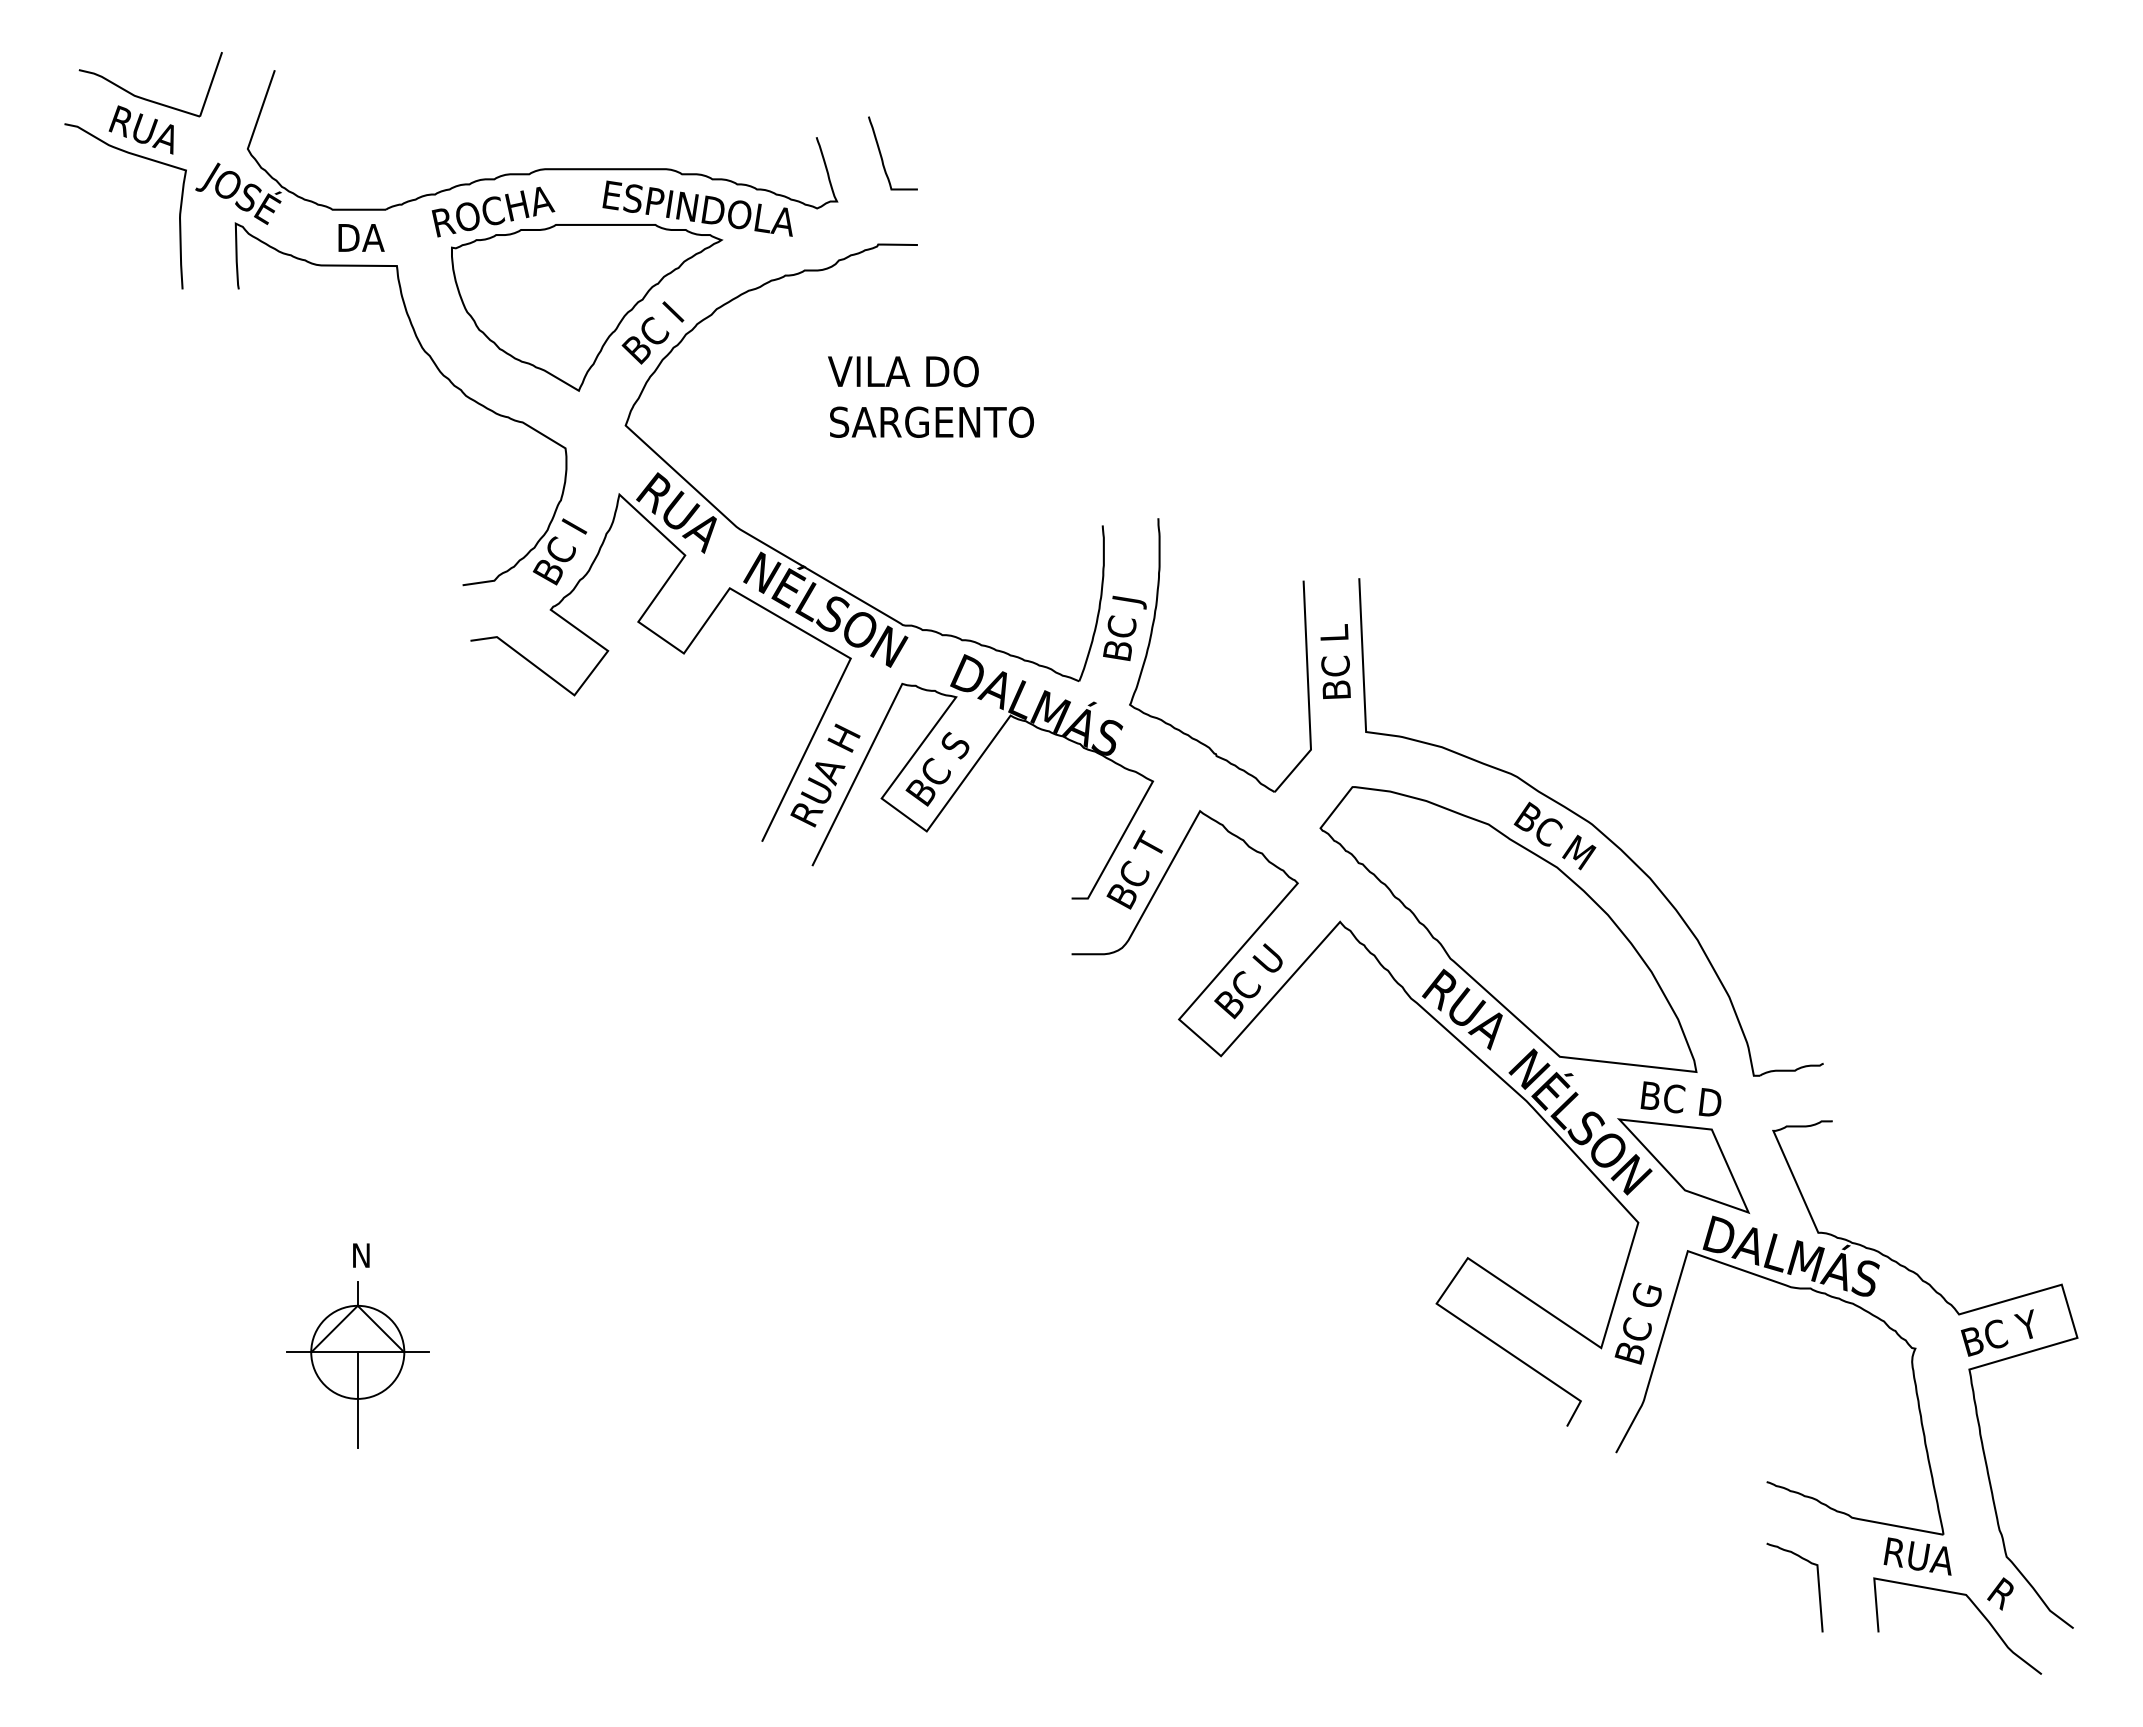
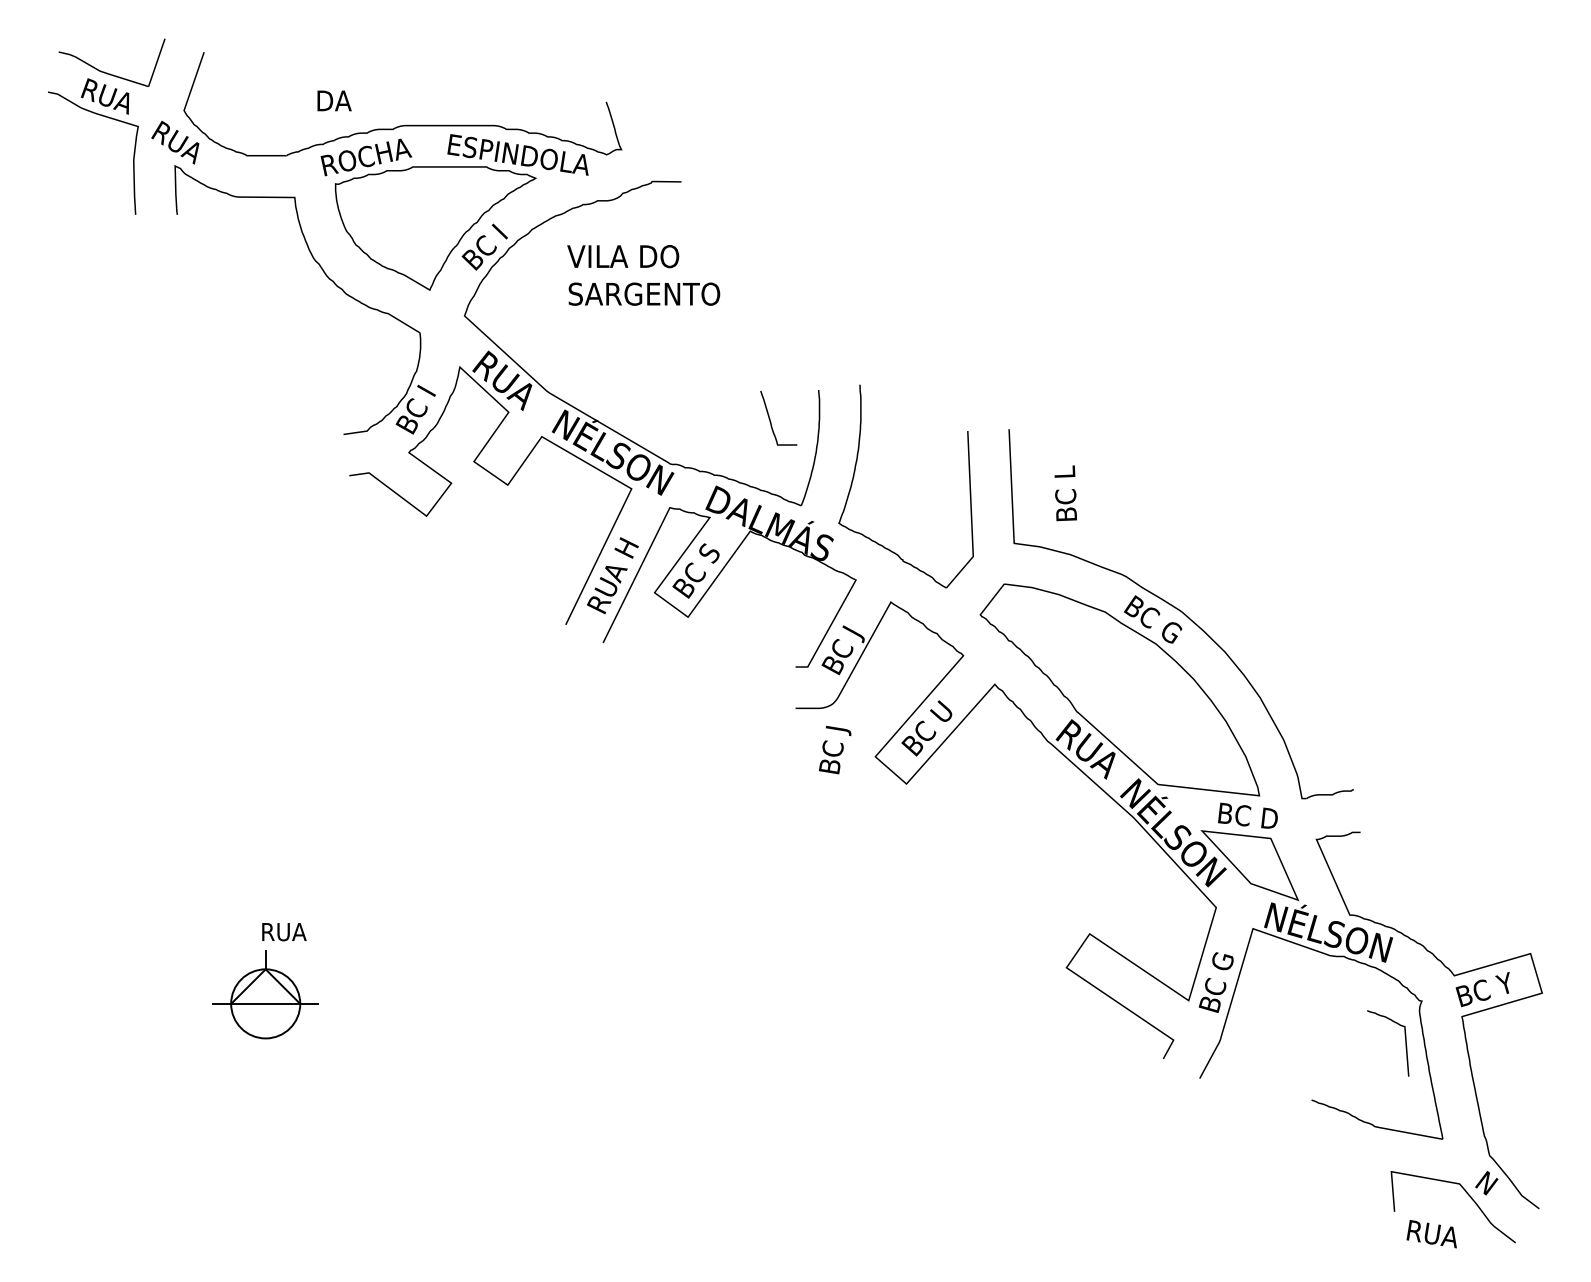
curve: (882, 156) -> (771, 420), moved
text: (238, 194) -> (177, 144), JOSÉ -> RUA
text: (361, 237) -> (334, 100), moved
text: (930, 396) -> (643, 275), moved
text: (1124, 628) -> (834, 750), moved
text: (1335, 661) -> (1065, 493), moved
text: (1148, 847) -> (852, 629), BC T -> BC J
text: (1579, 852) -> (1172, 632), BC M -> BC G
text: (384, 1255) -> (285, 931), N -> RUA
text: (1792, 1256) -> (1330, 932), DALMÁS -> NÉLSON
line: (357, 1399) -> (265, 1038), removed
text: (1917, 1556) -> (1431, 1234), moved
curve: (1817, 1583) -> (1404, 1040), moved
text: (2004, 1595) -> (1488, 1184), R -> N

